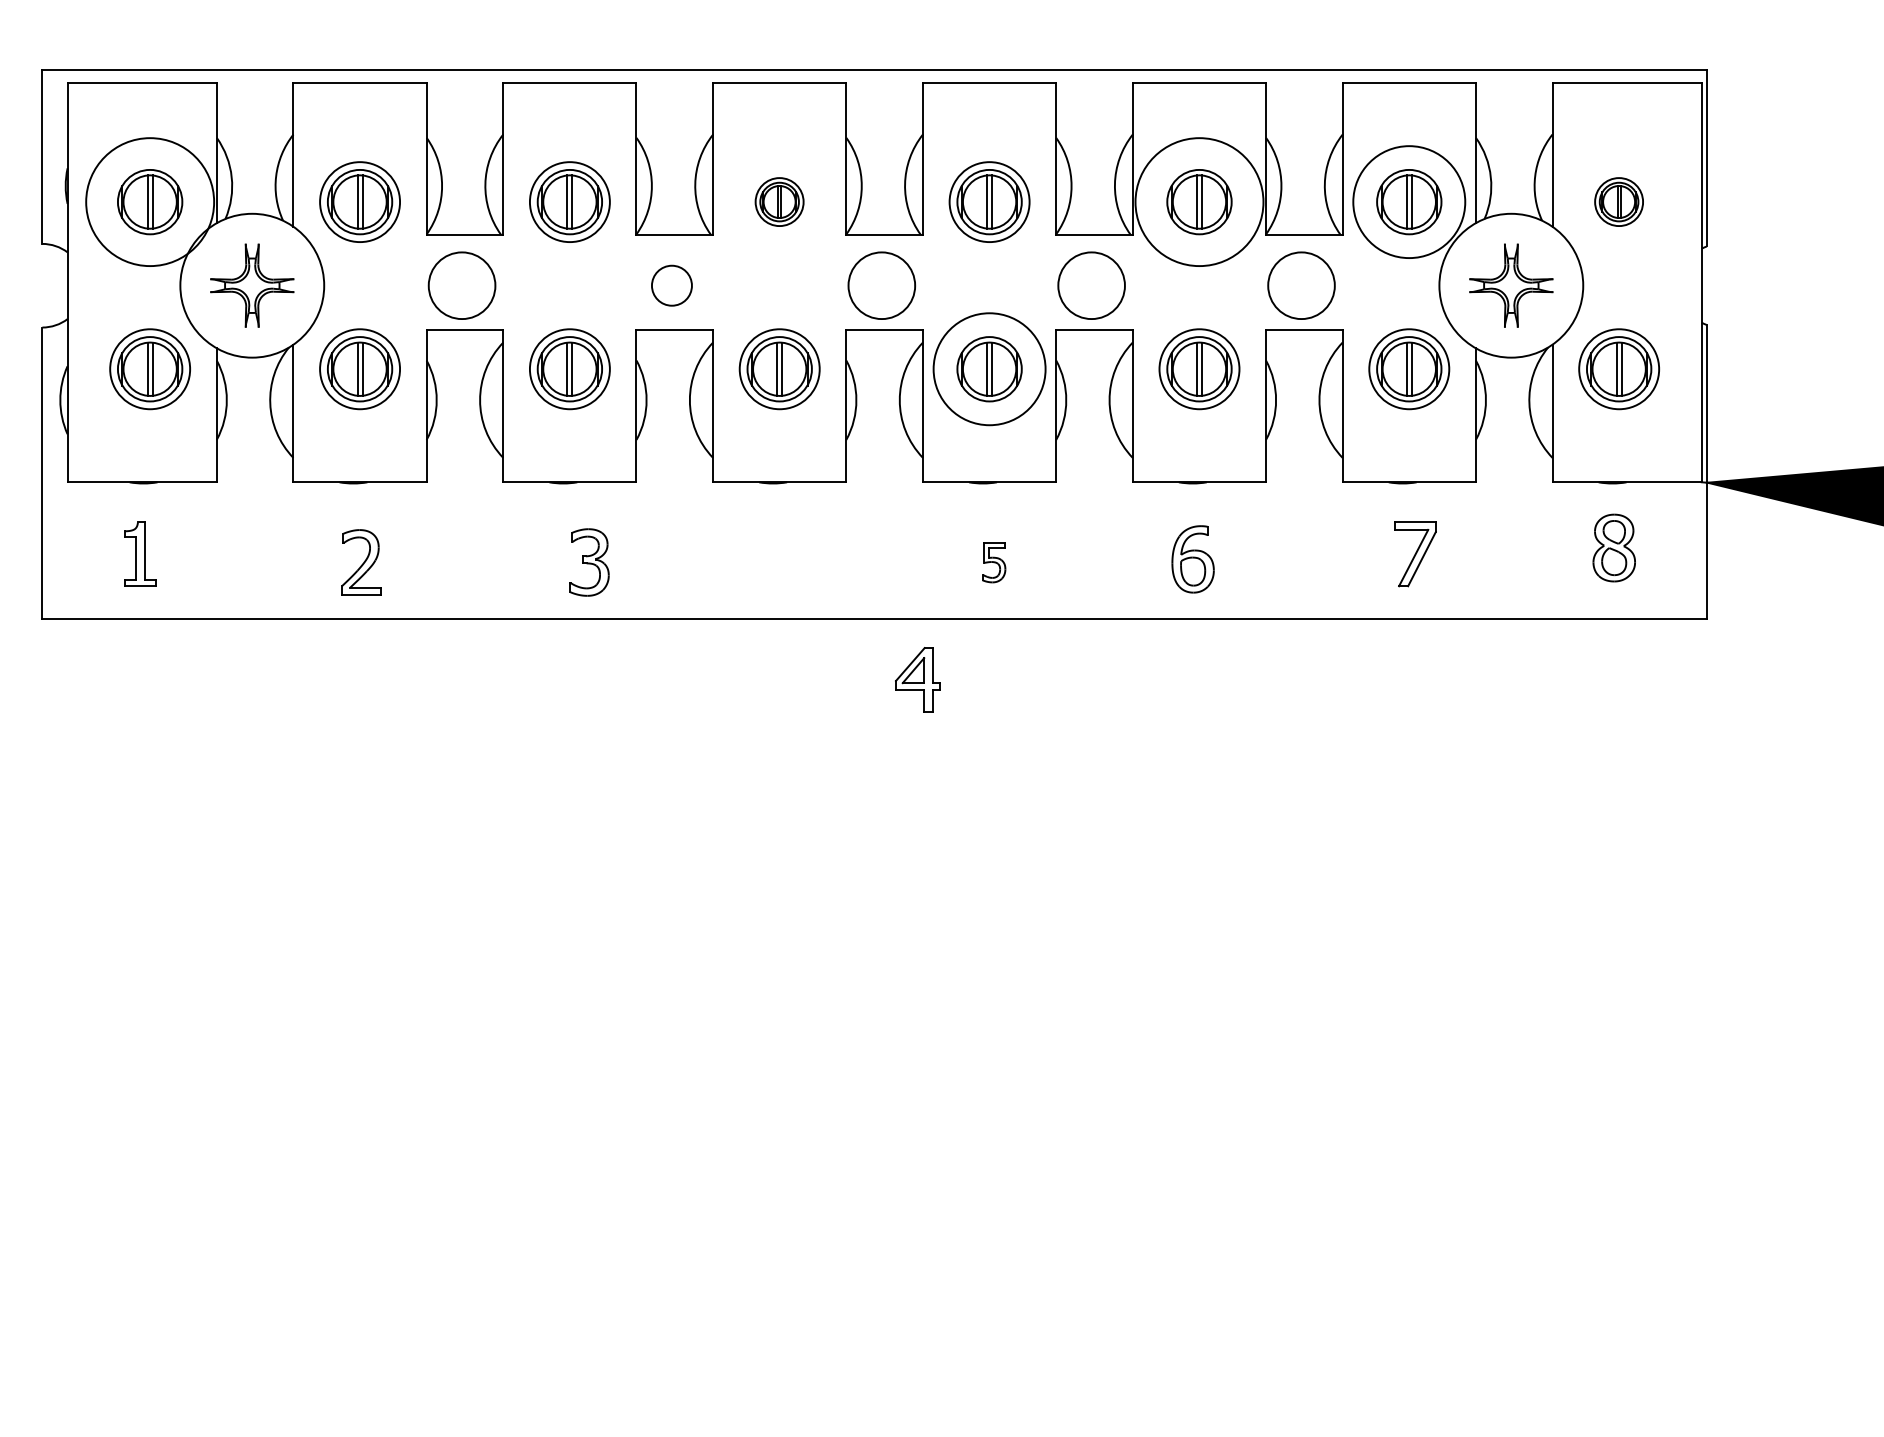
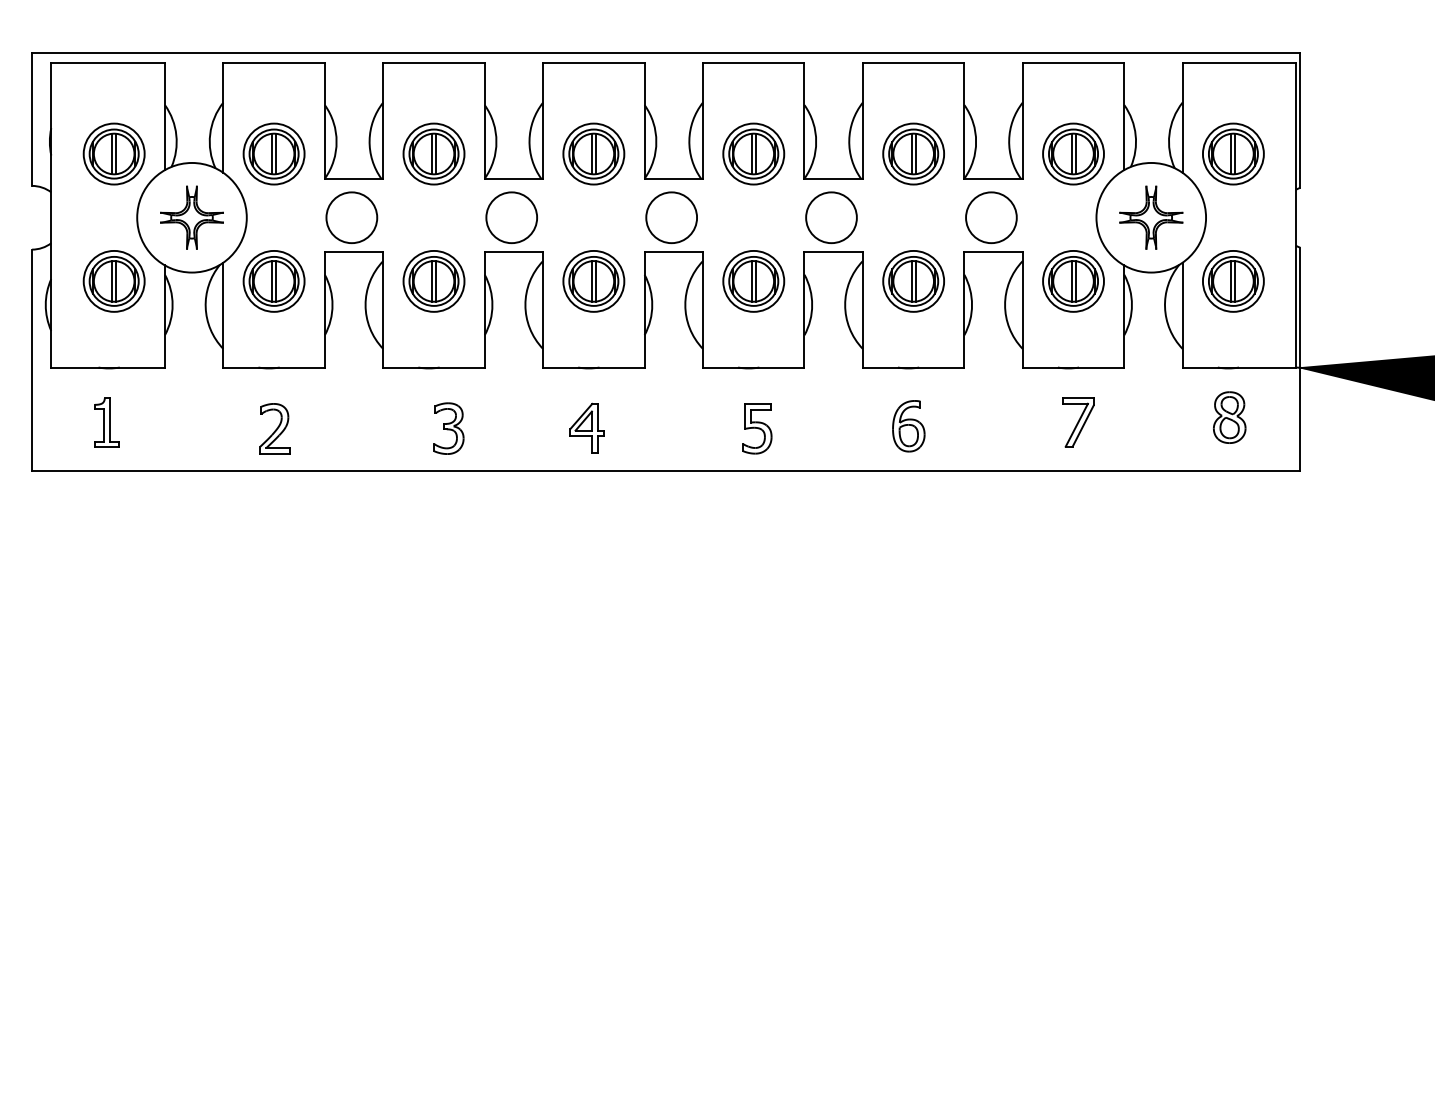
part: (779, 201) -> (593, 153), size x1.67
part: (1618, 201) -> (1232, 153), size x1.67
circle: (150, 202) -> (114, 154), size x0.62
circle: (1199, 202) -> (913, 154), size x0.62
circle: (1409, 202) -> (1073, 154), size x0.71
circle: (671, 285) -> (511, 217), size x1.67
circle: (989, 369) -> (753, 281), size x0.71
part: (993, 562) -> (756, 428), size x1.67
part: (917, 679) -> (586, 427), moved

